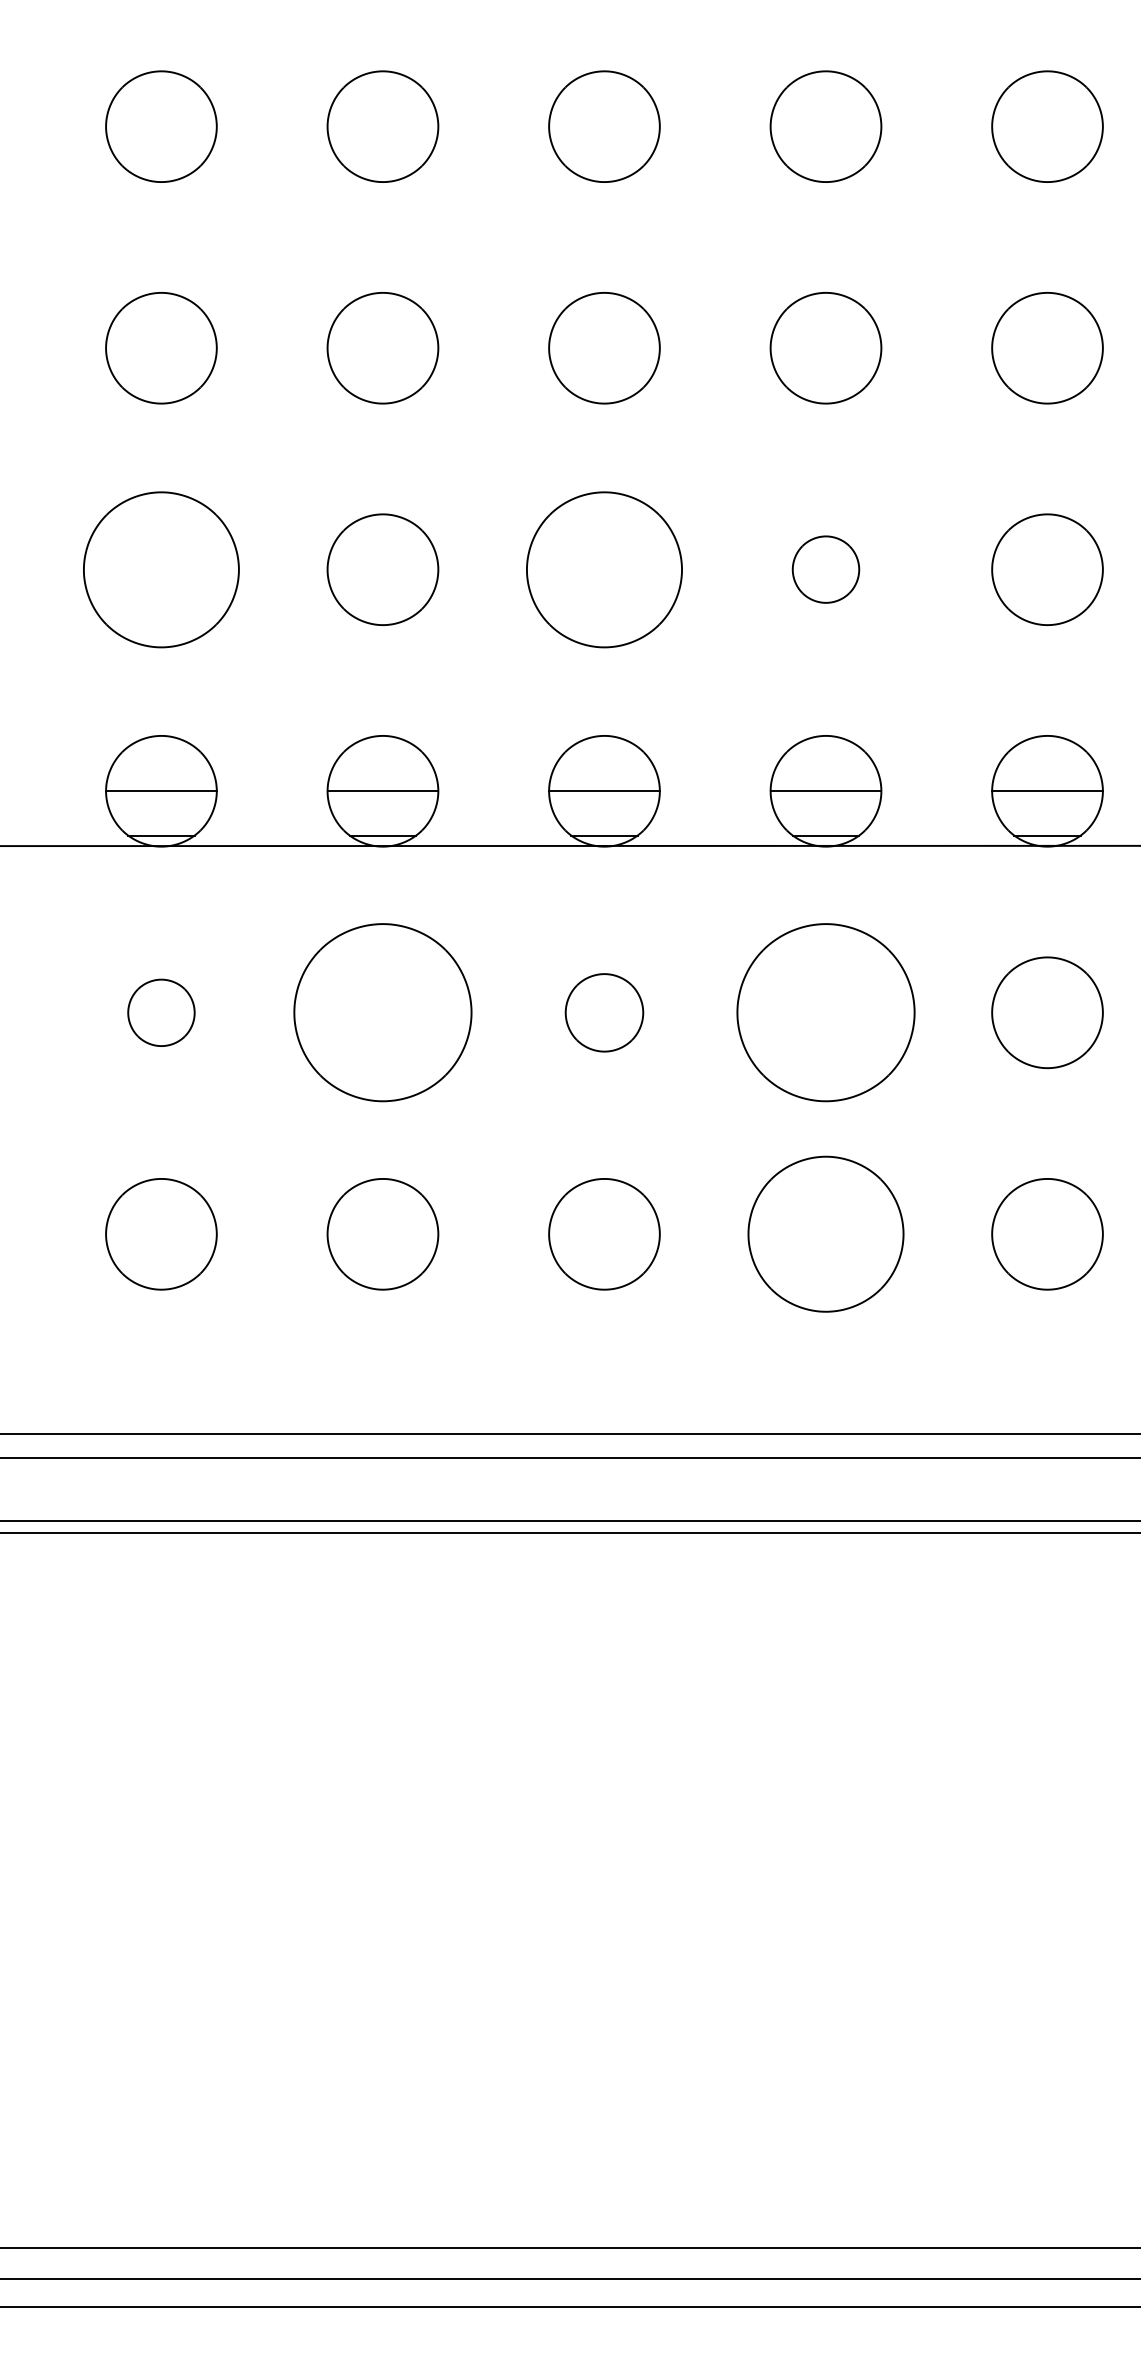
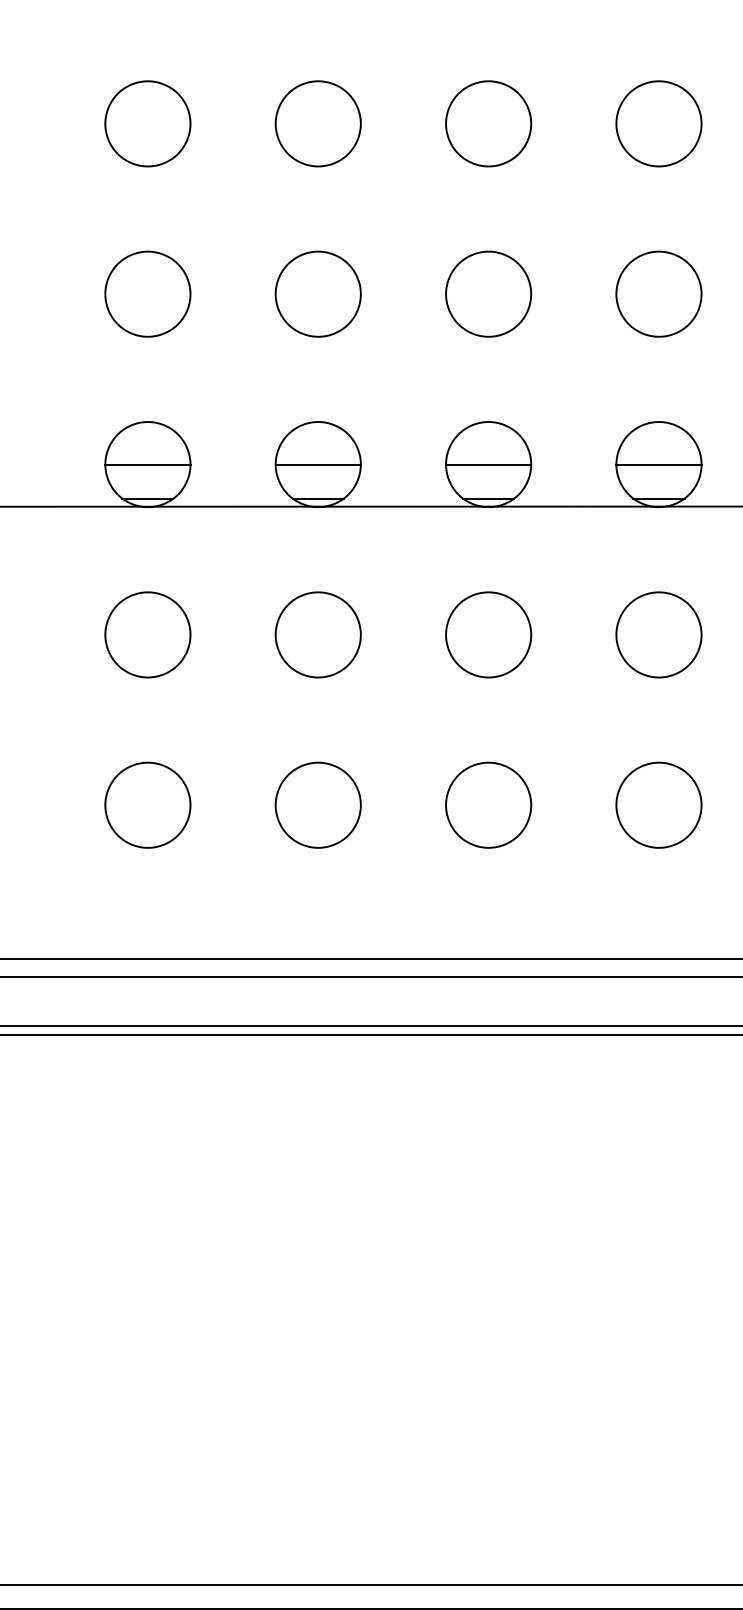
part: (161, 569) -> (147, 294), size x0.71
part: (604, 569) -> (488, 294), size x0.71
part: (825, 569) -> (658, 294), size x1.67
part: (161, 1012) -> (147, 634), size x1.67
part: (382, 1012) -> (317, 634), size x0.62
part: (604, 1012) -> (488, 634), size x1.43
part: (825, 1012) -> (658, 634), size x0.62
part: (825, 1234) -> (658, 805), size x0.71

